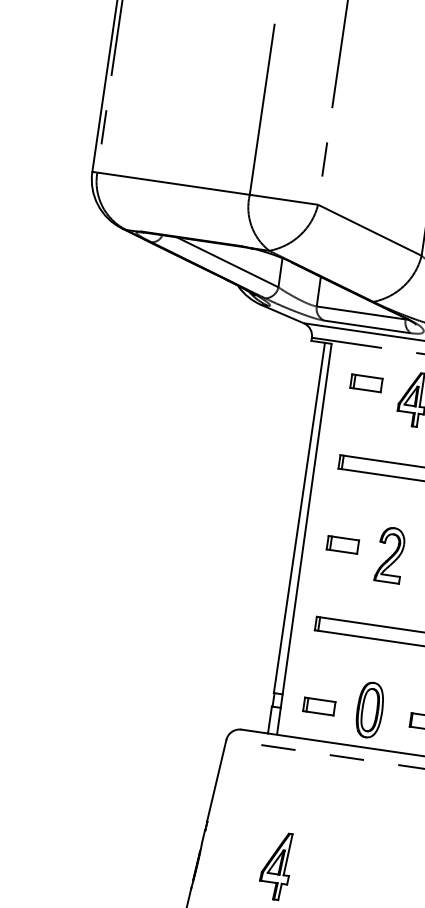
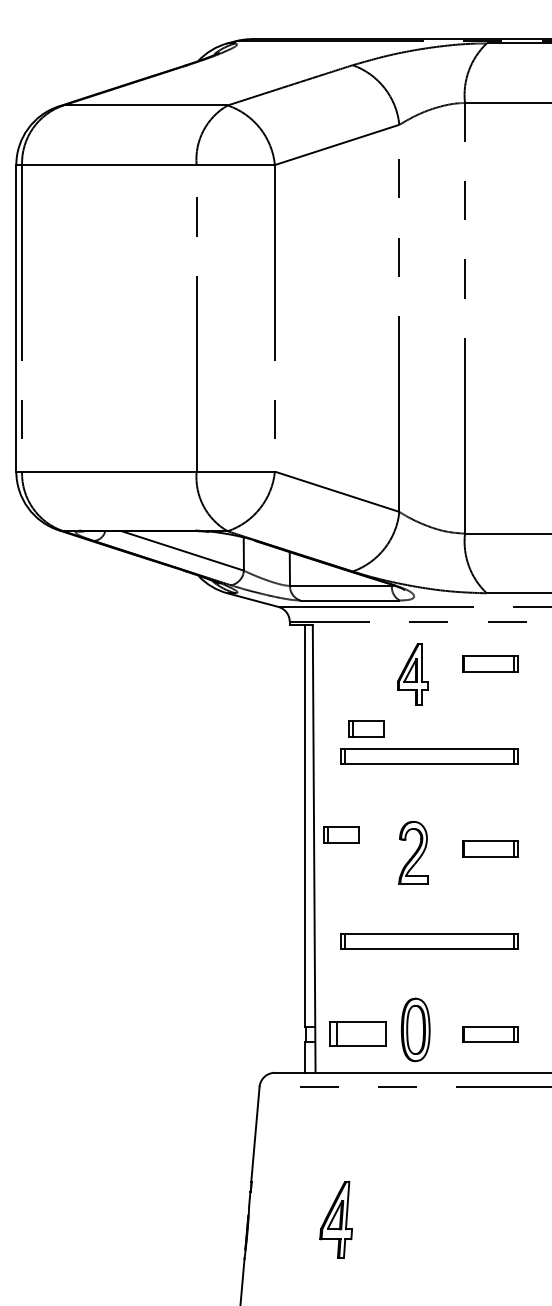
part: (366, 382) -> (366, 728), moved
part: (343, 544) -> (341, 834), moved
part: (319, 706) -> (358, 1034), size x1.6

